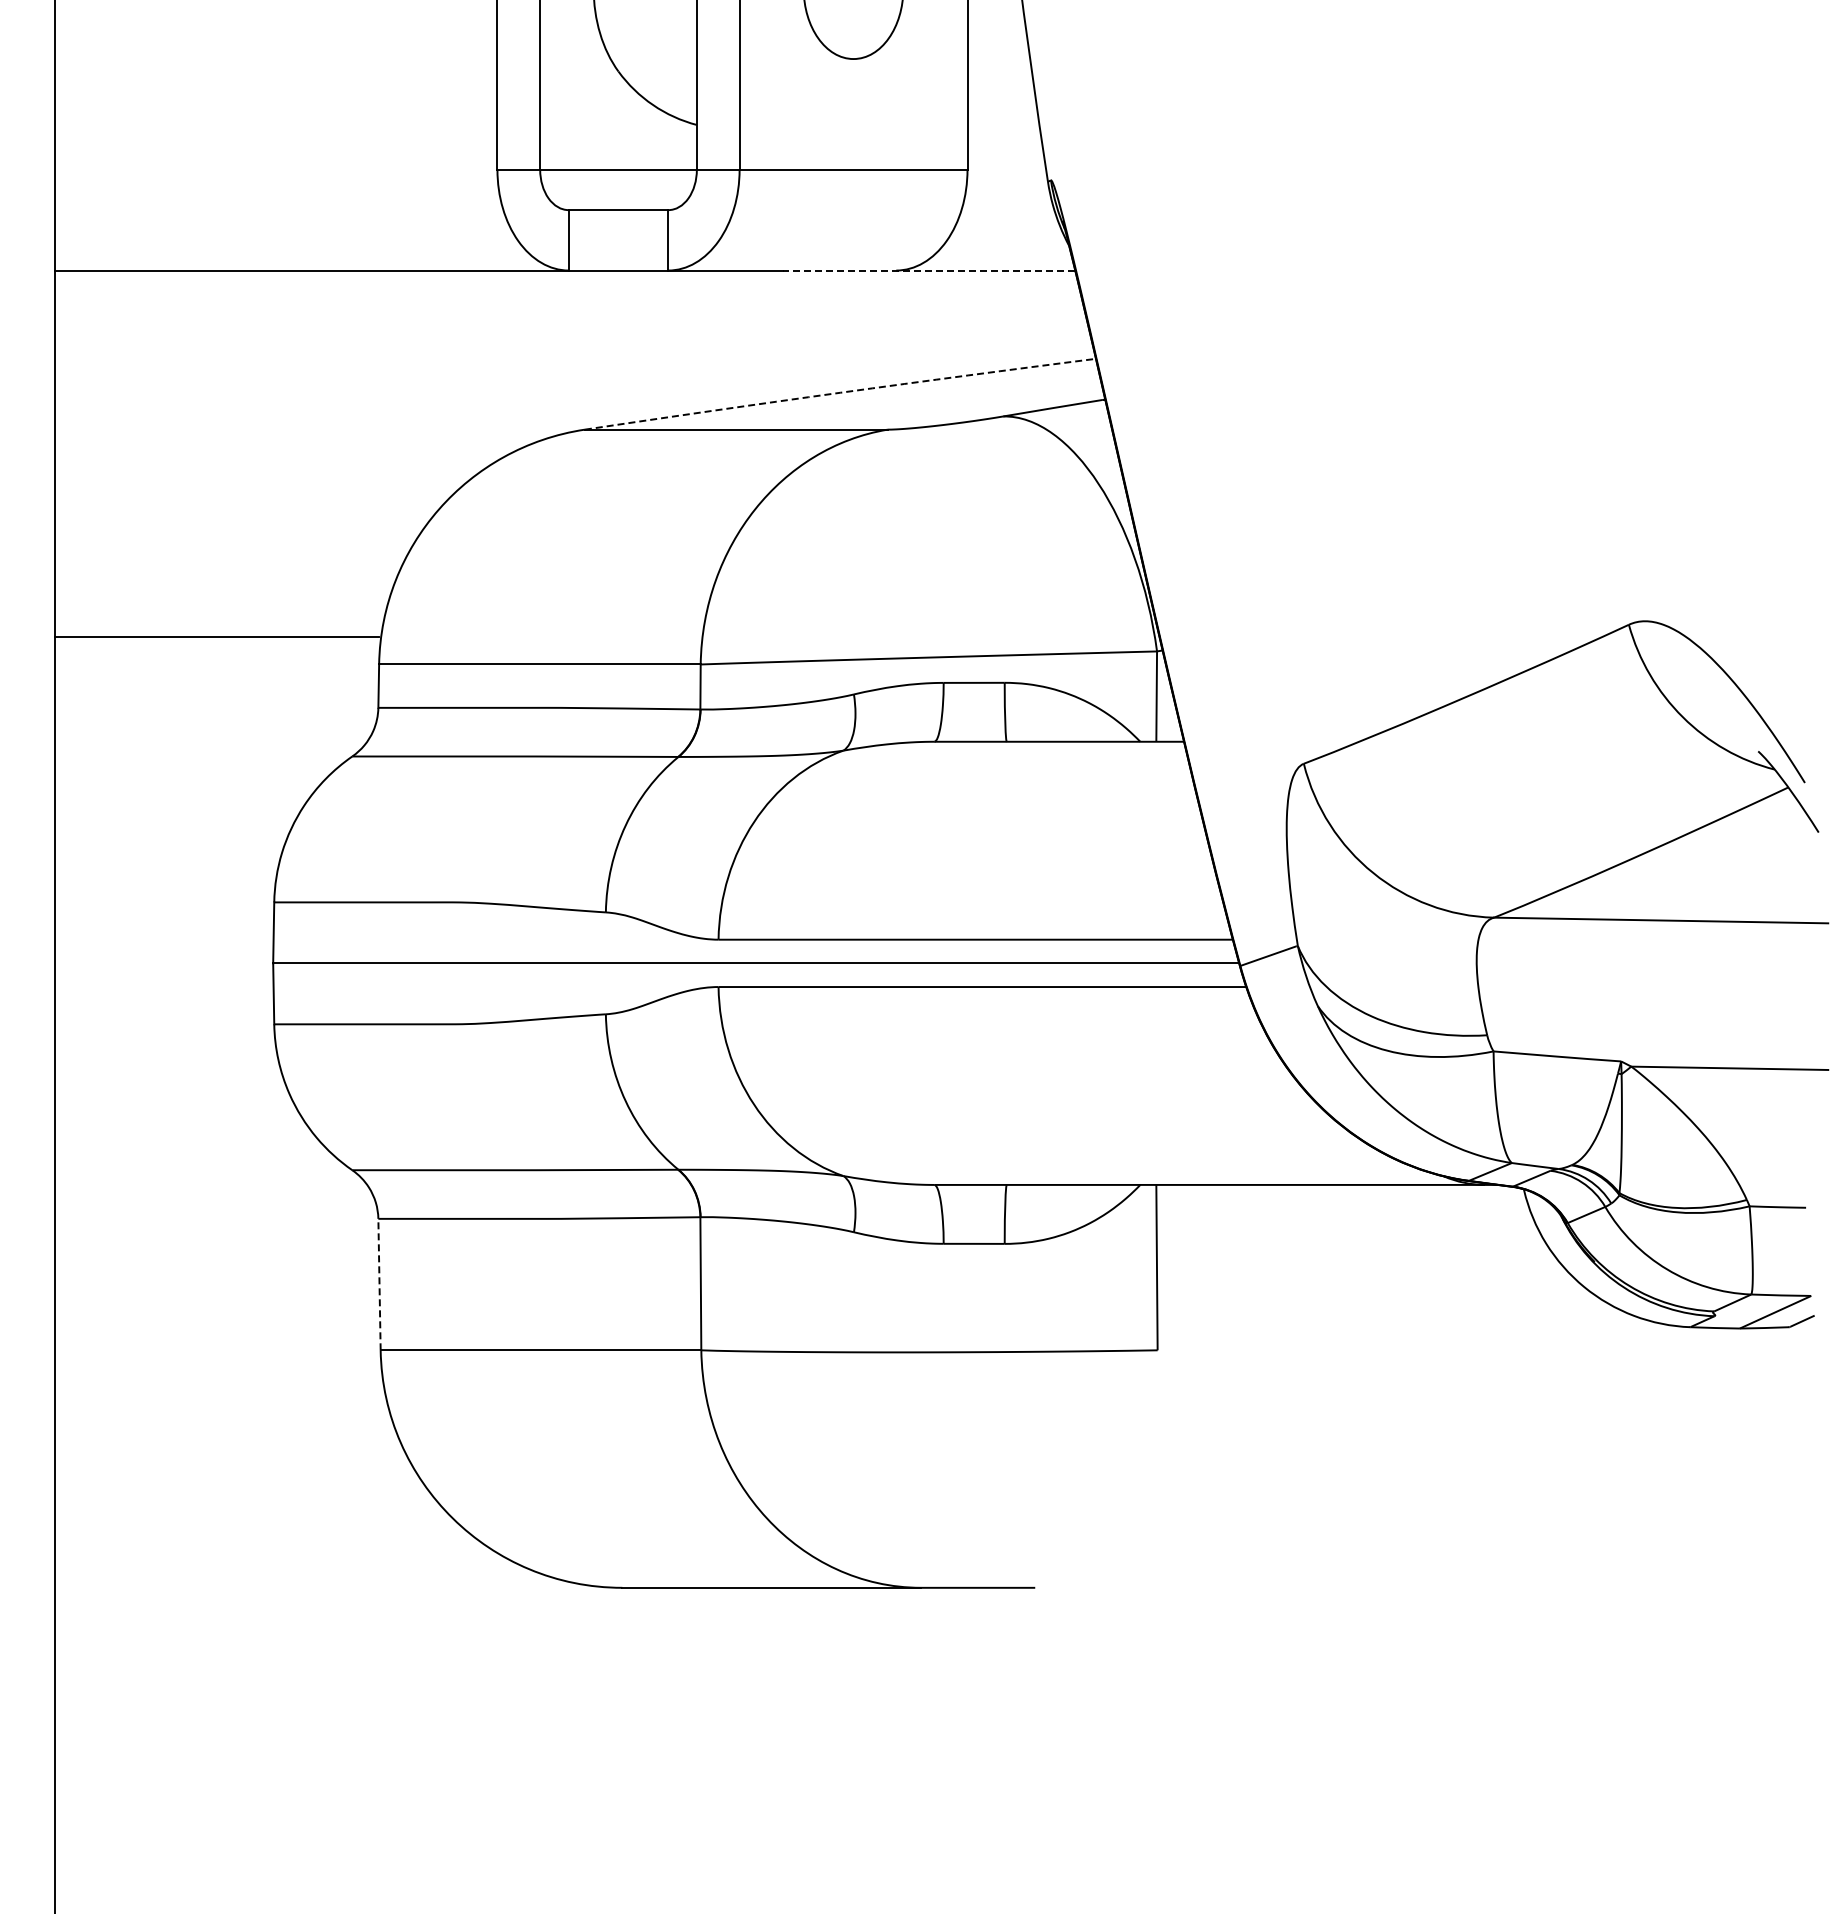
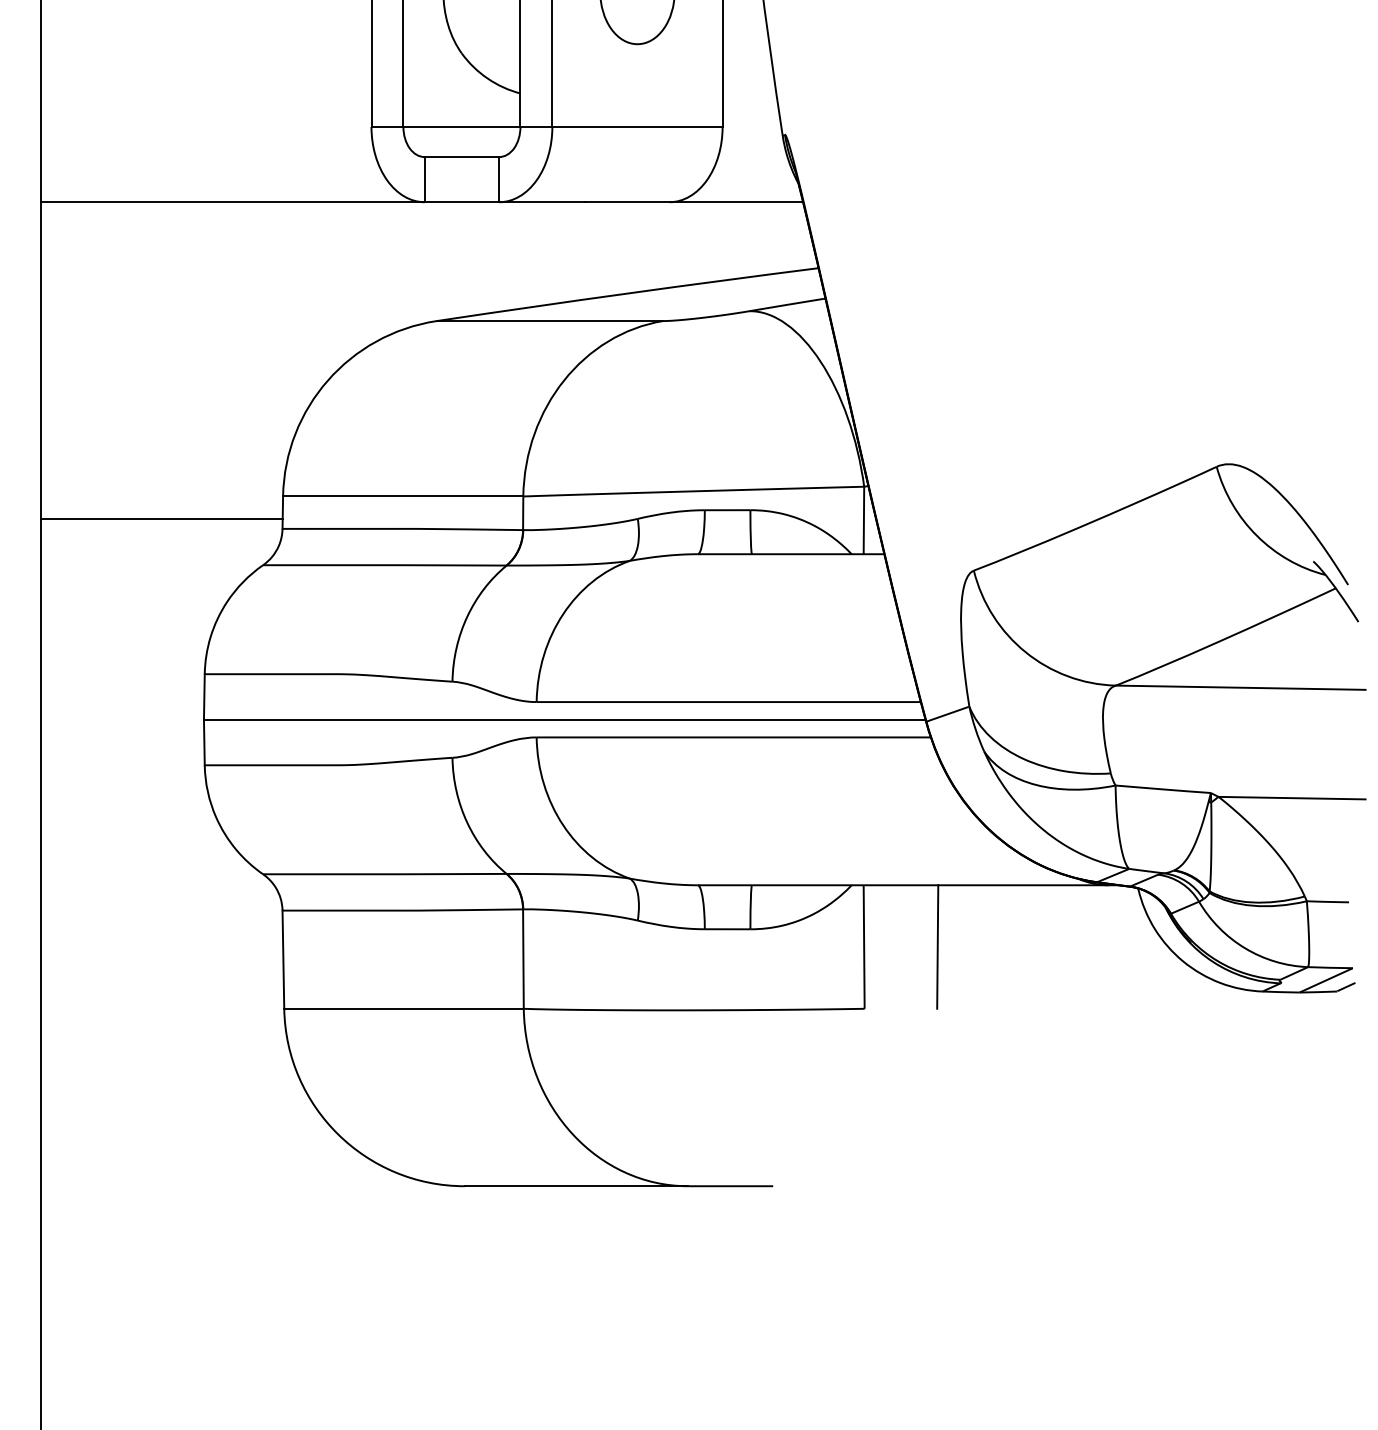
line: (928, 270) -> (693, 202), dashed -> solid
arc: (840, 392) -> (627, 293), dashed -> solid
line: (216, 637) -> (161, 518), moved
line: (1255, 1267) -> (937, 946), added
line: (379, 1284) -> (283, 959), dashed -> solid

